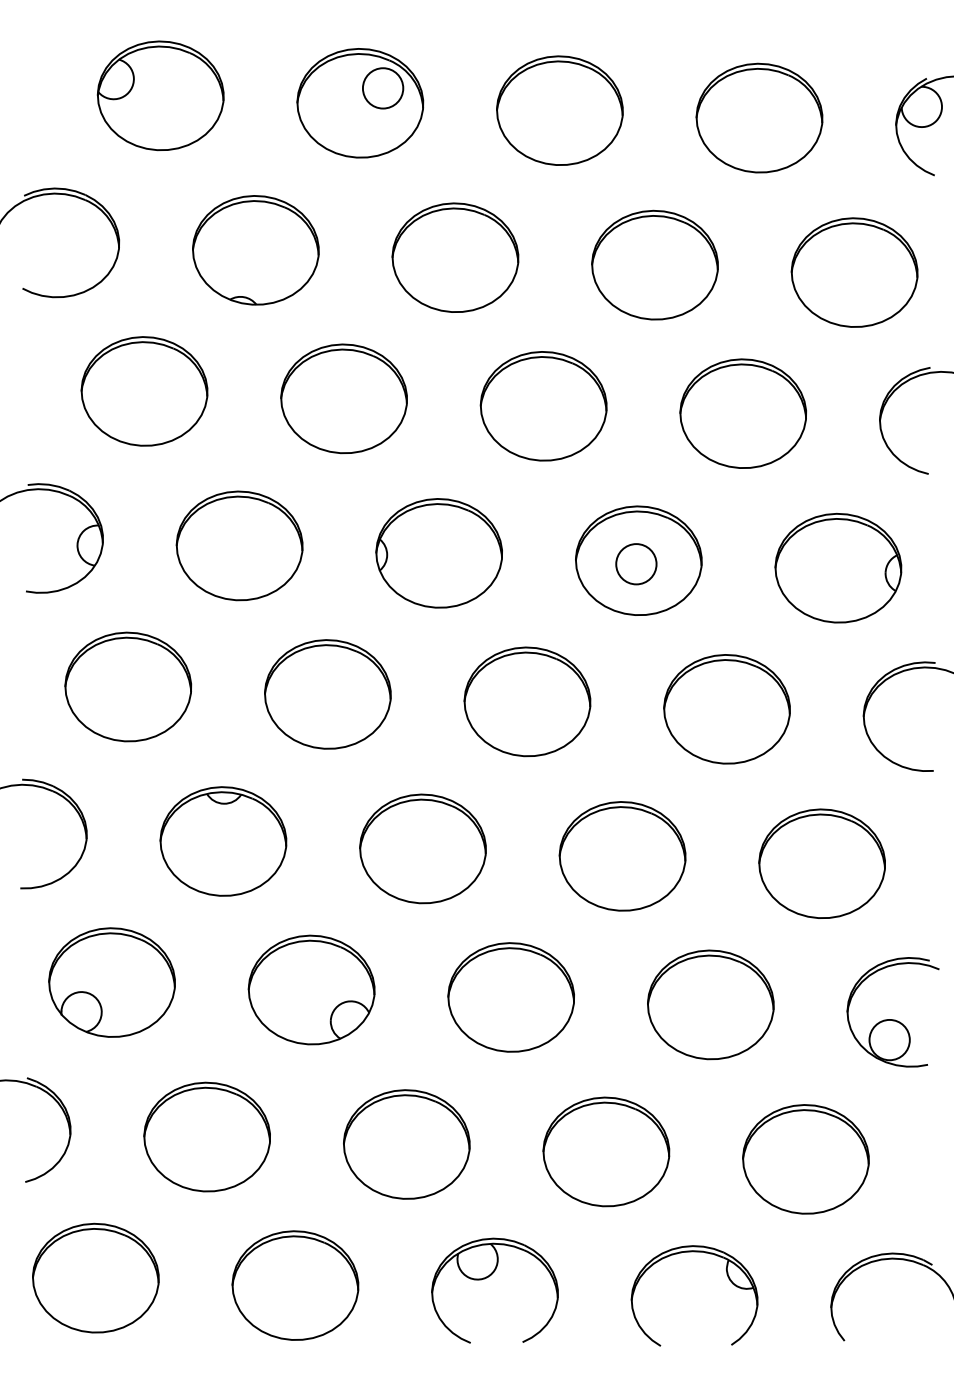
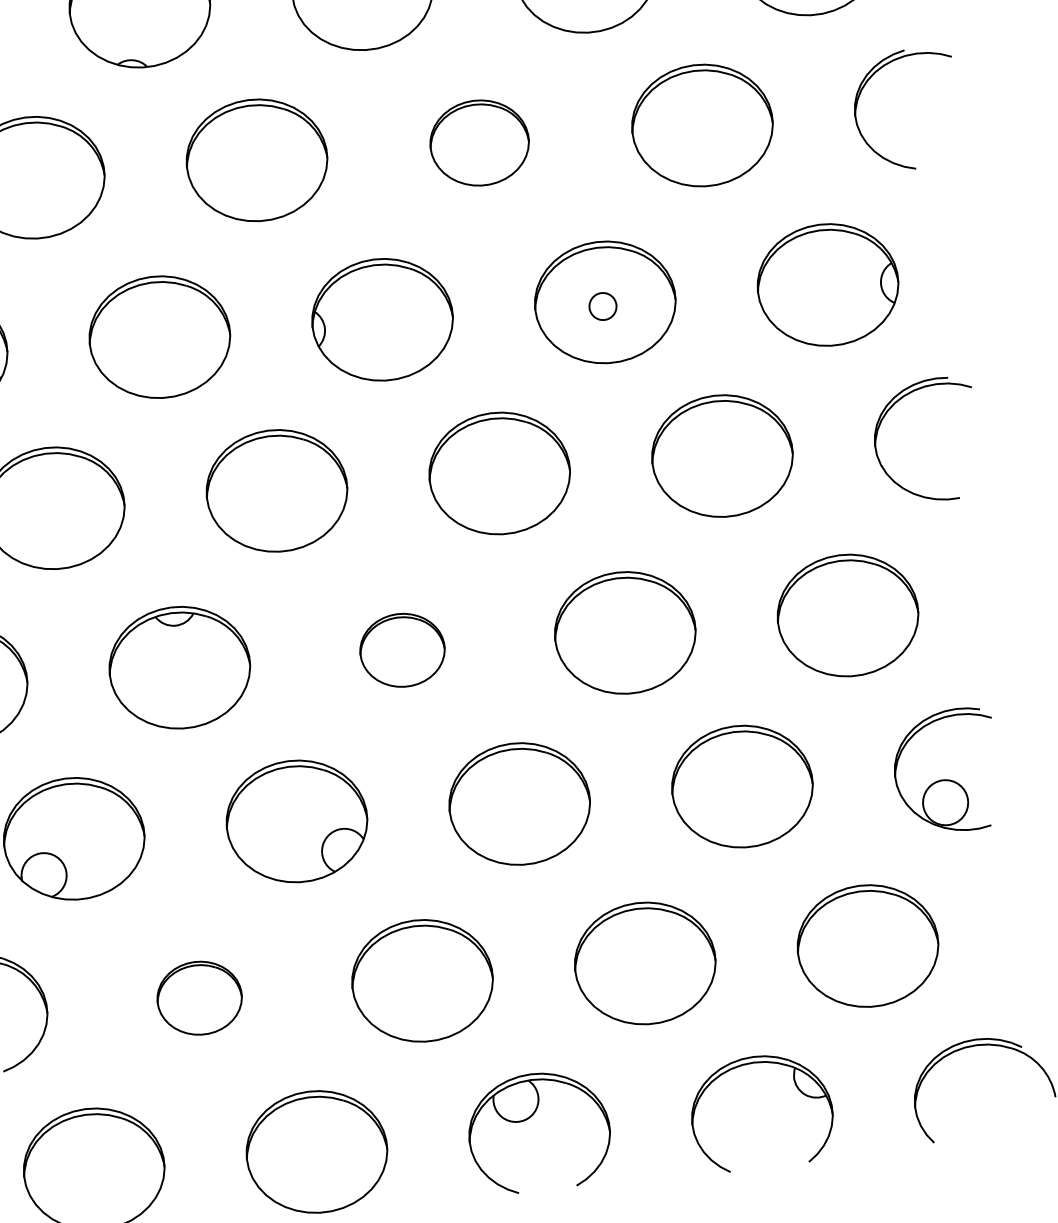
part: (543, 406) -> (479, 143), size x0.7
circle: (636, 564) -> (603, 306), size x0.6
part: (422, 848) -> (401, 649), size x0.6
part: (206, 1136) -> (198, 997), size x0.6

